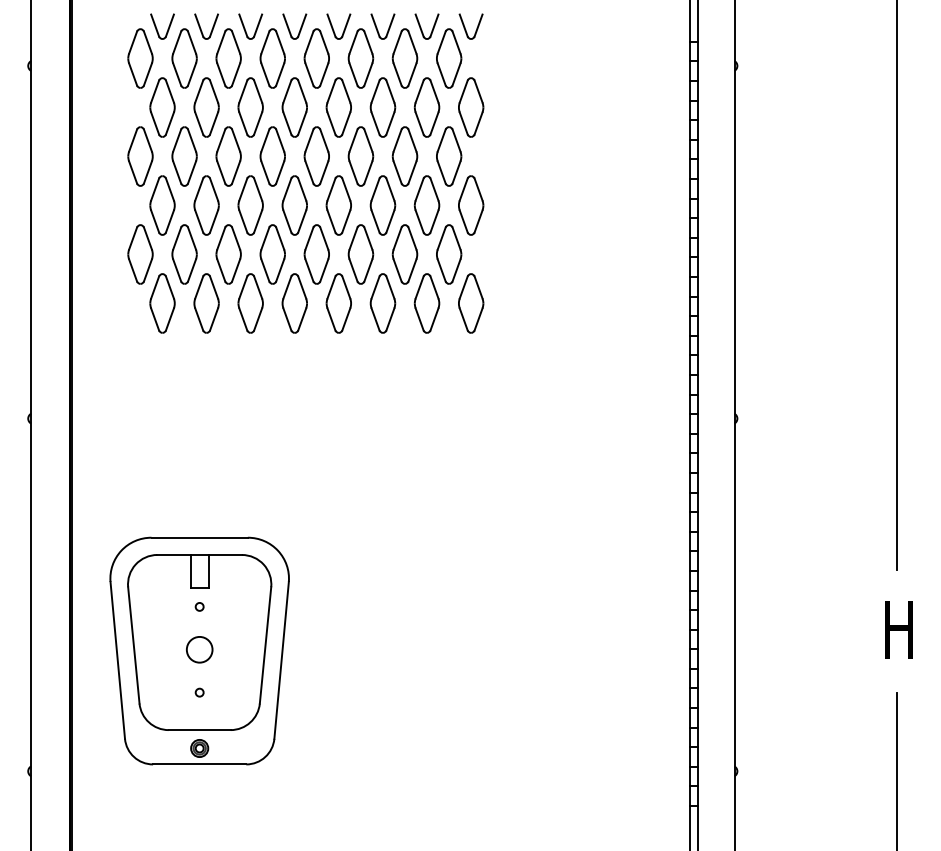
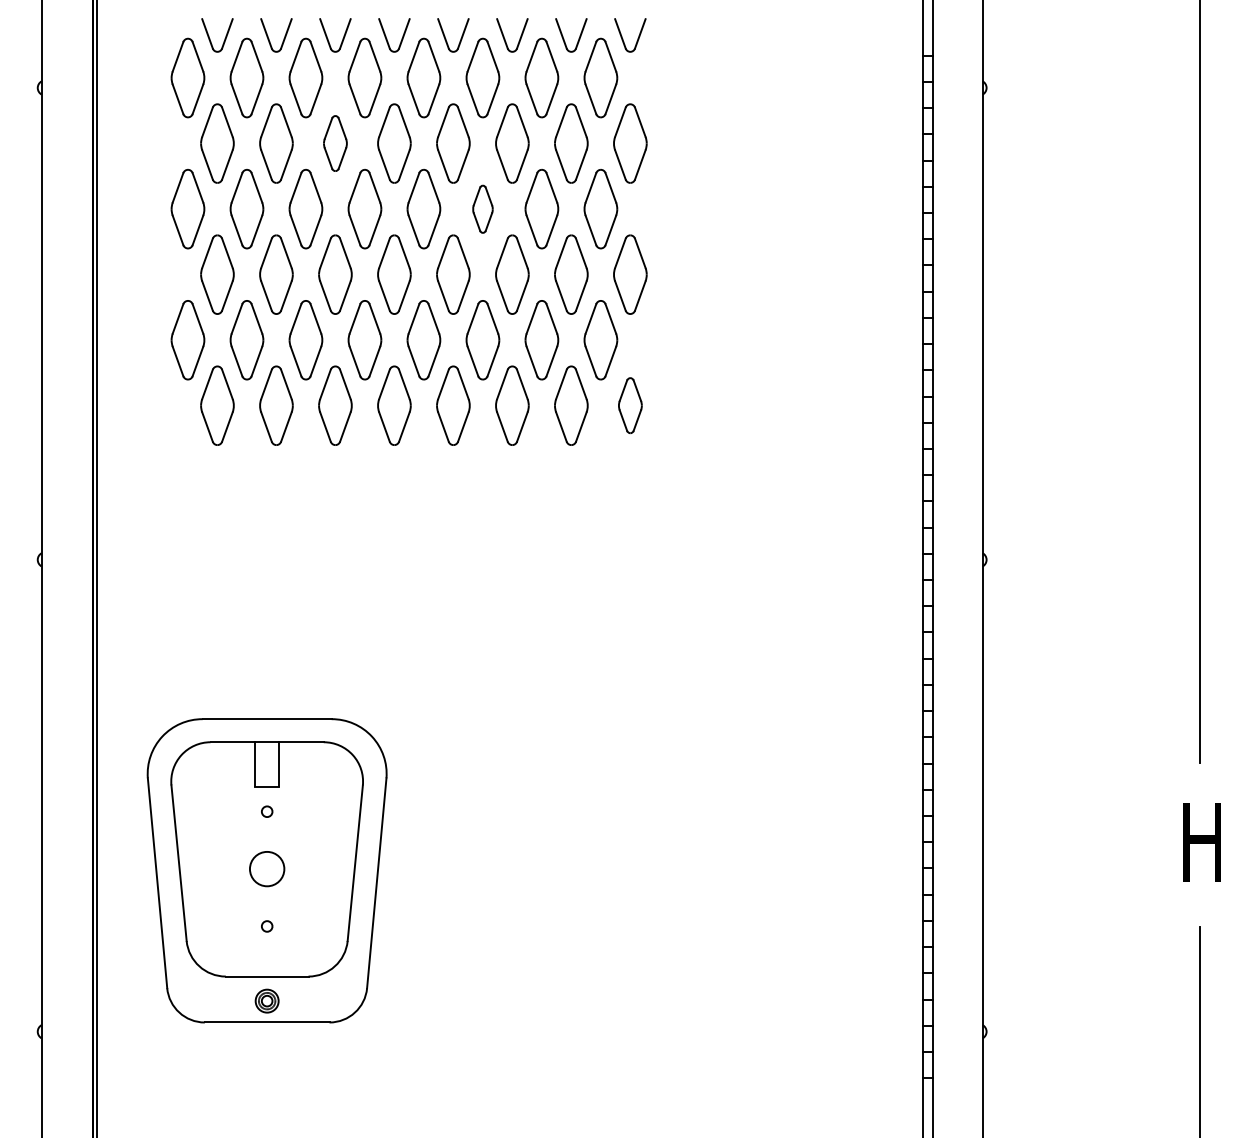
part: (250, 107) -> (335, 143), size x0.7
part: (360, 156) -> (482, 209), size x0.6
part: (471, 303) -> (630, 405), size x0.7

